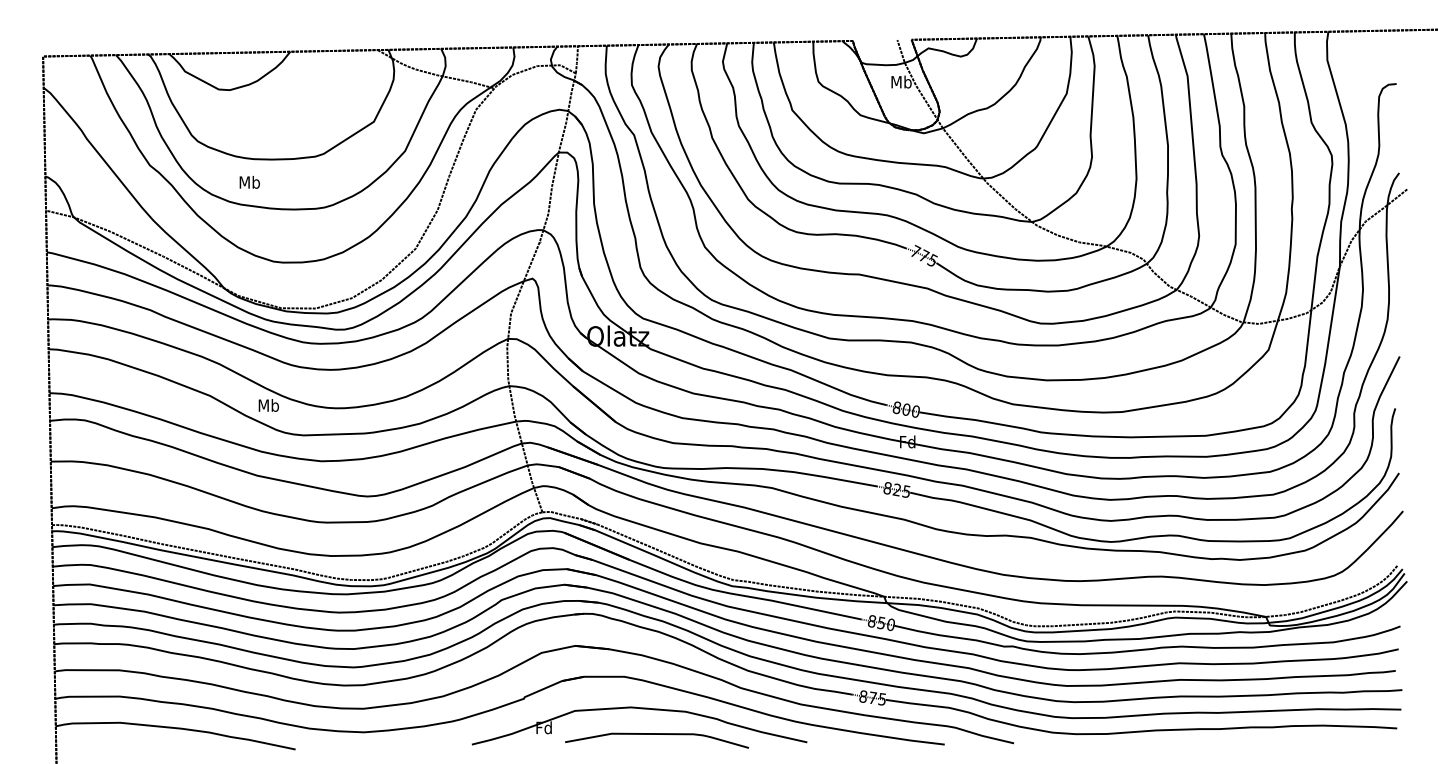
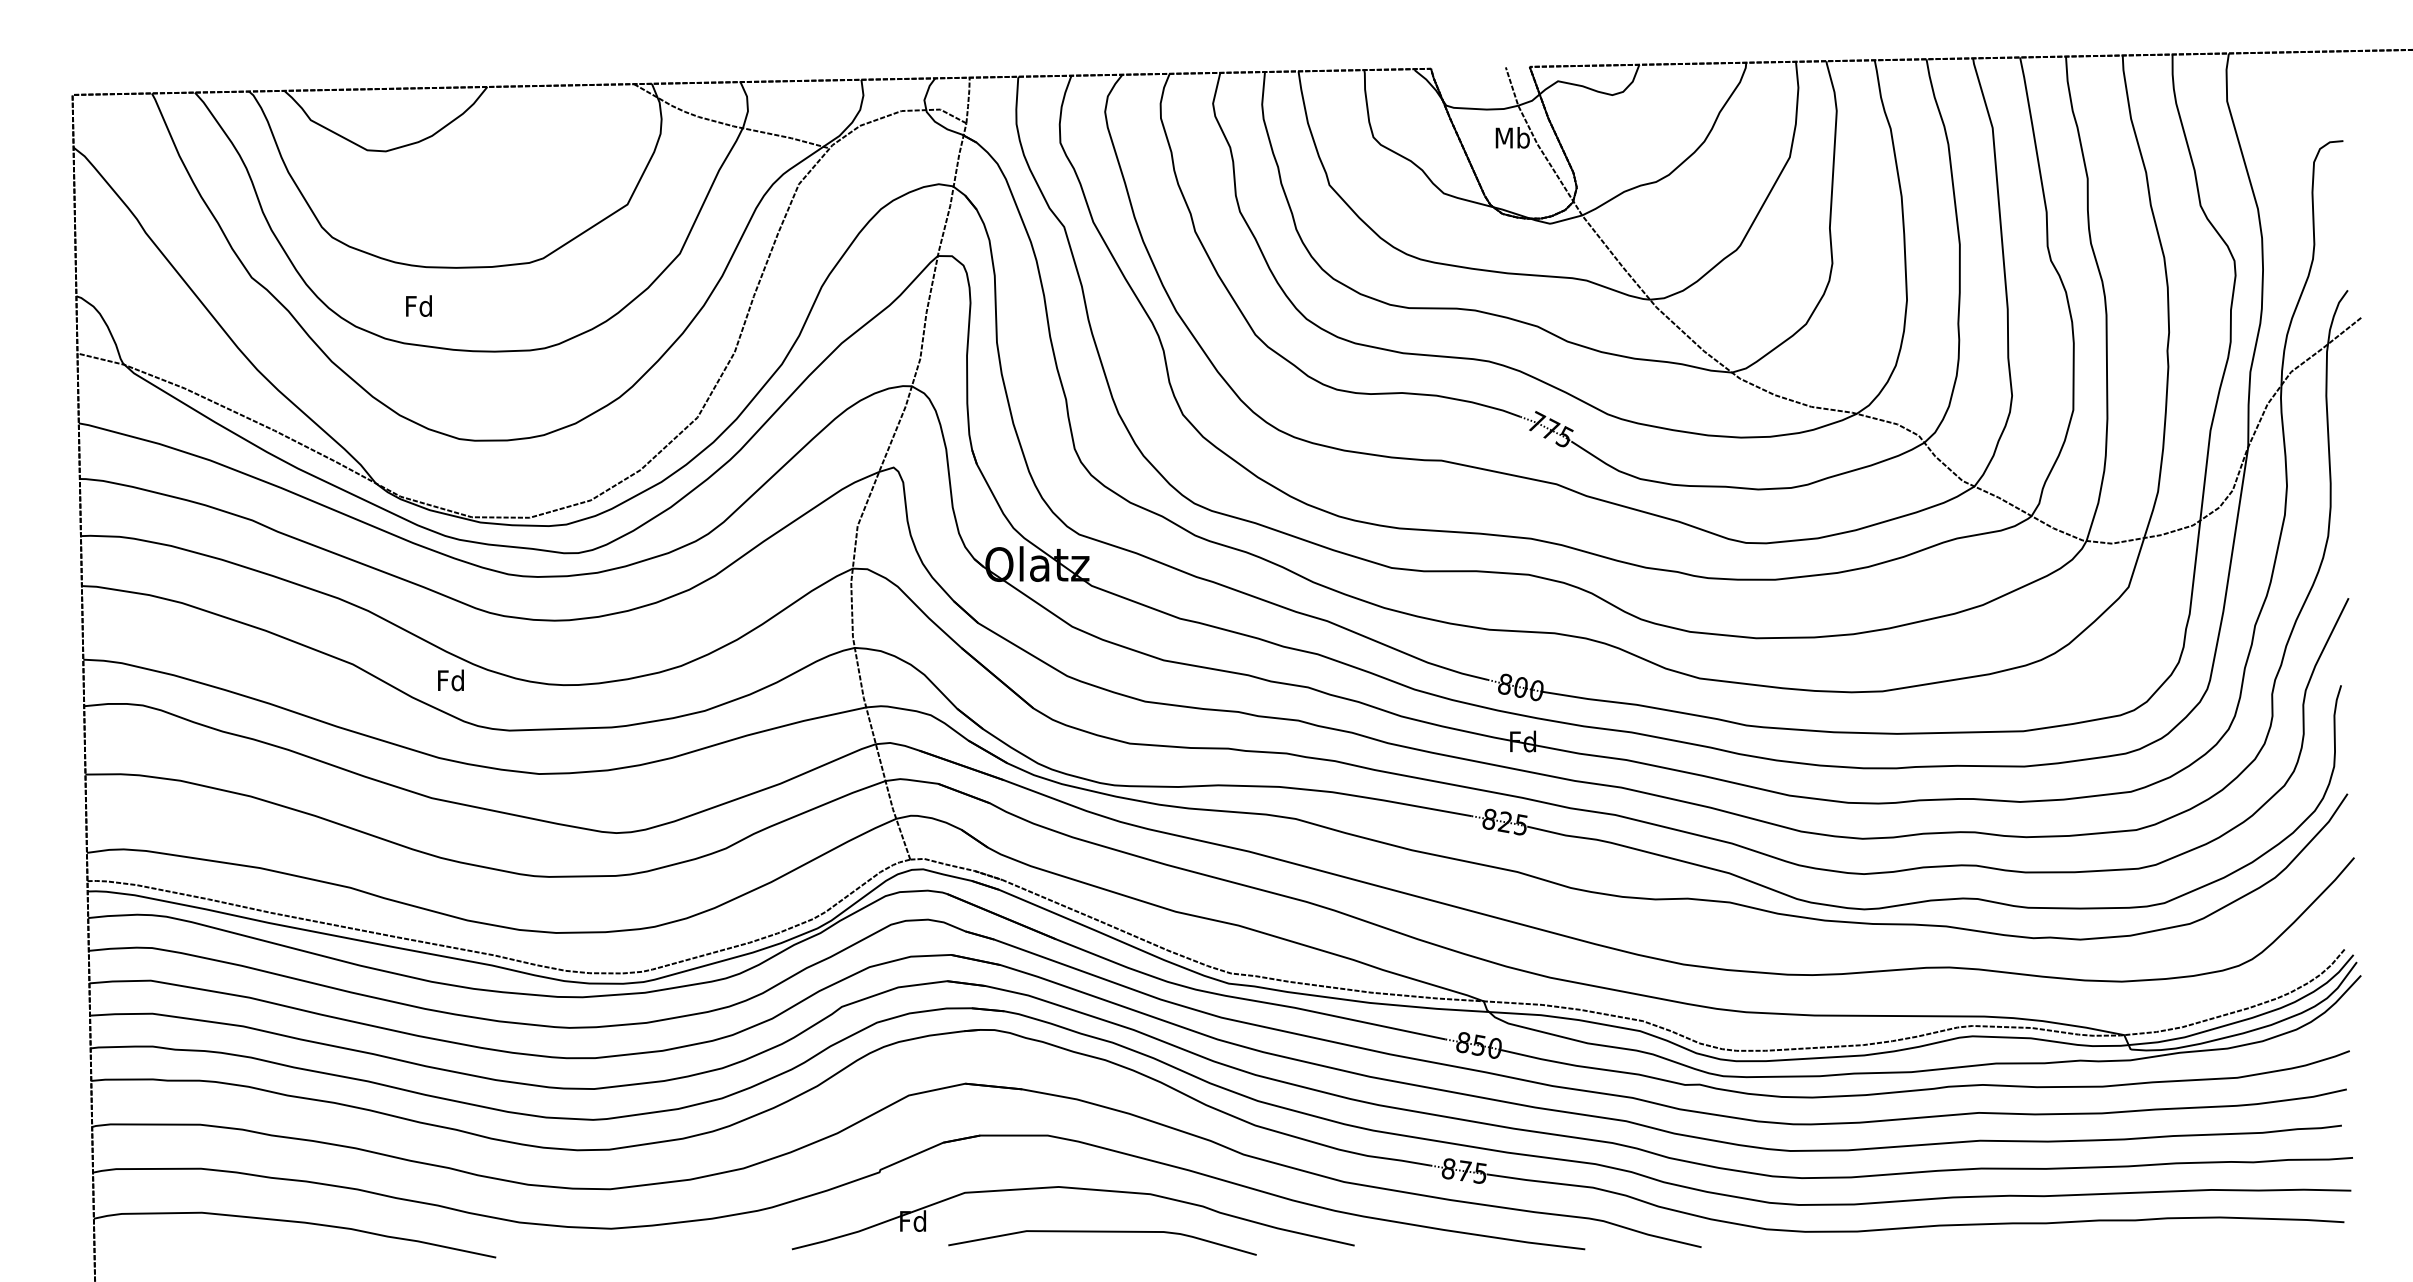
text: (249, 181) -> (418, 304), Mb -> Fd
text: (268, 405) -> (450, 680), Mb -> Fd

